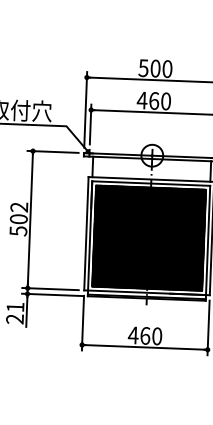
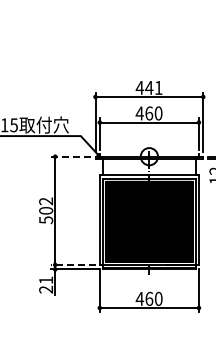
text: (154, 68) -> (148, 87), 500 -> 441
line: (52, 151) -> (70, 156), solid -> dashed
line: (49, 288) -> (72, 264), solid -> dashed

